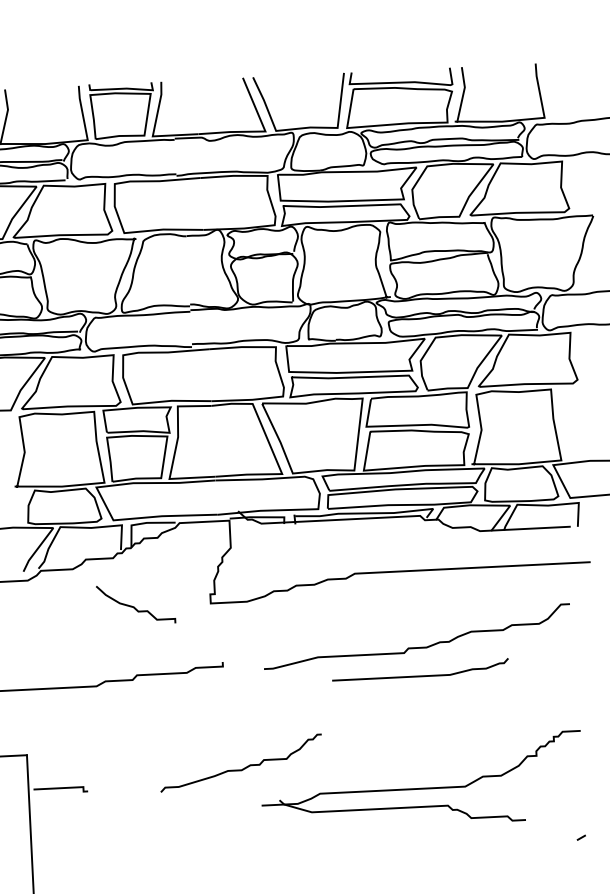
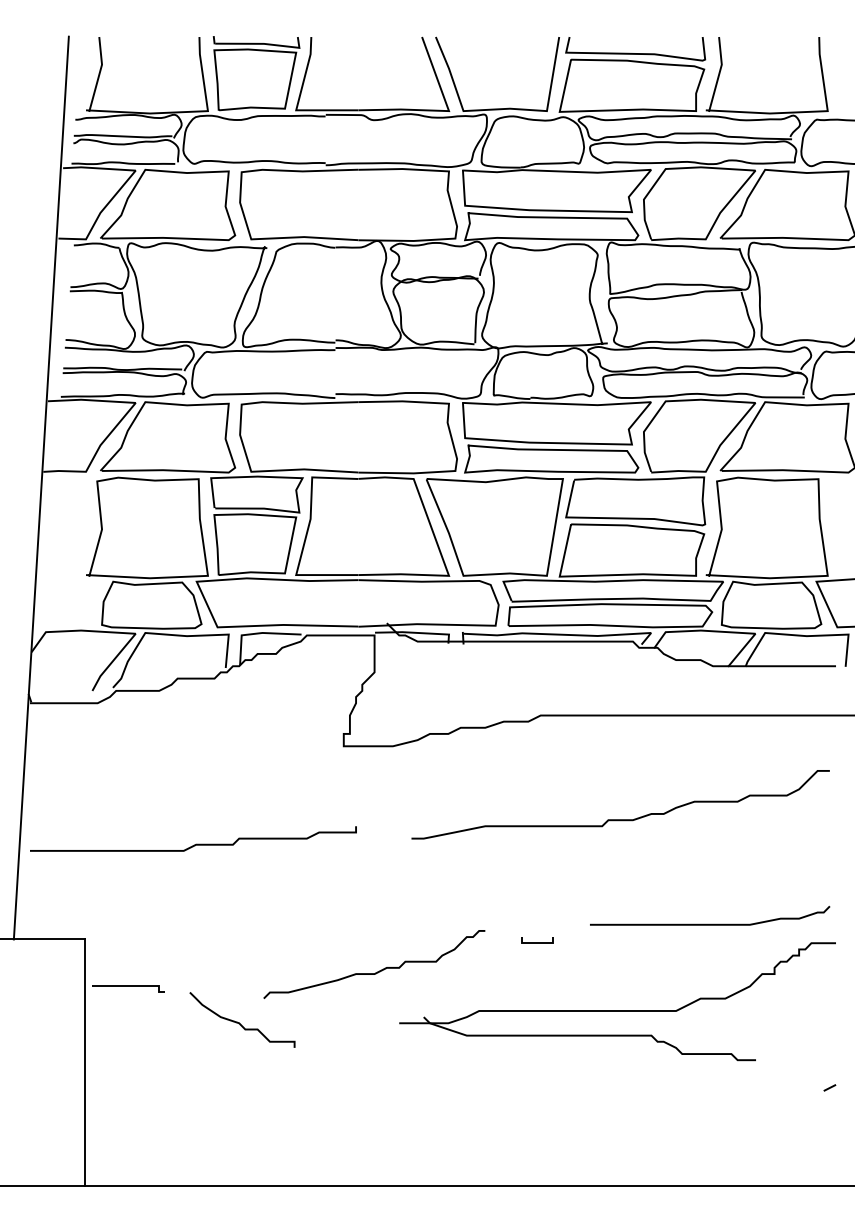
curve: (133, 606) -> (239, 1022), moved
curve: (420, 675) -> (710, 923), moved
curve: (360, 741) -> (537, 942), added

